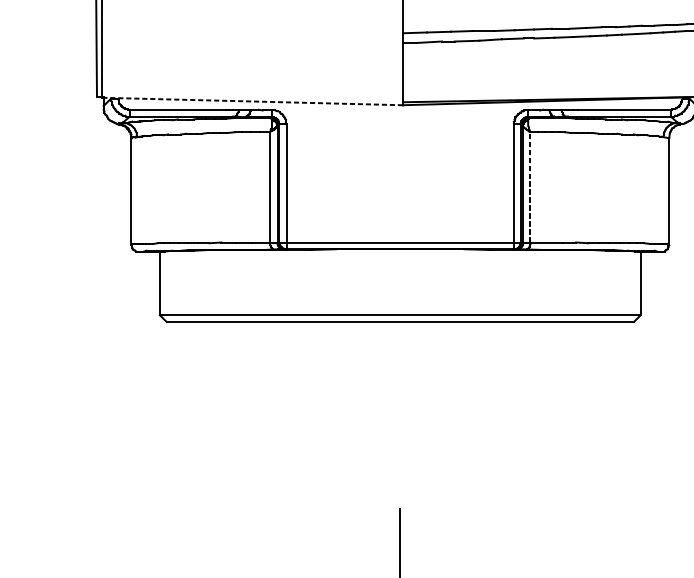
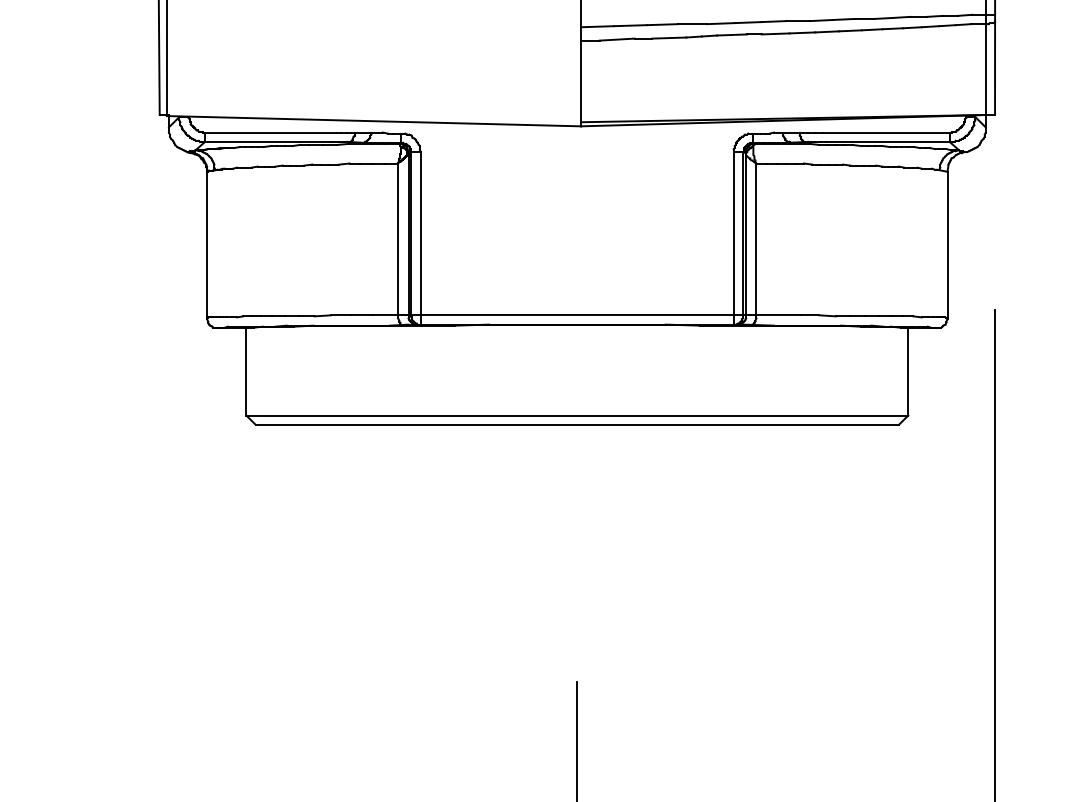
line: (252, 101) -> (373, 121), dashed -> solid
line: (530, 187) -> (756, 239), dashed -> solid

